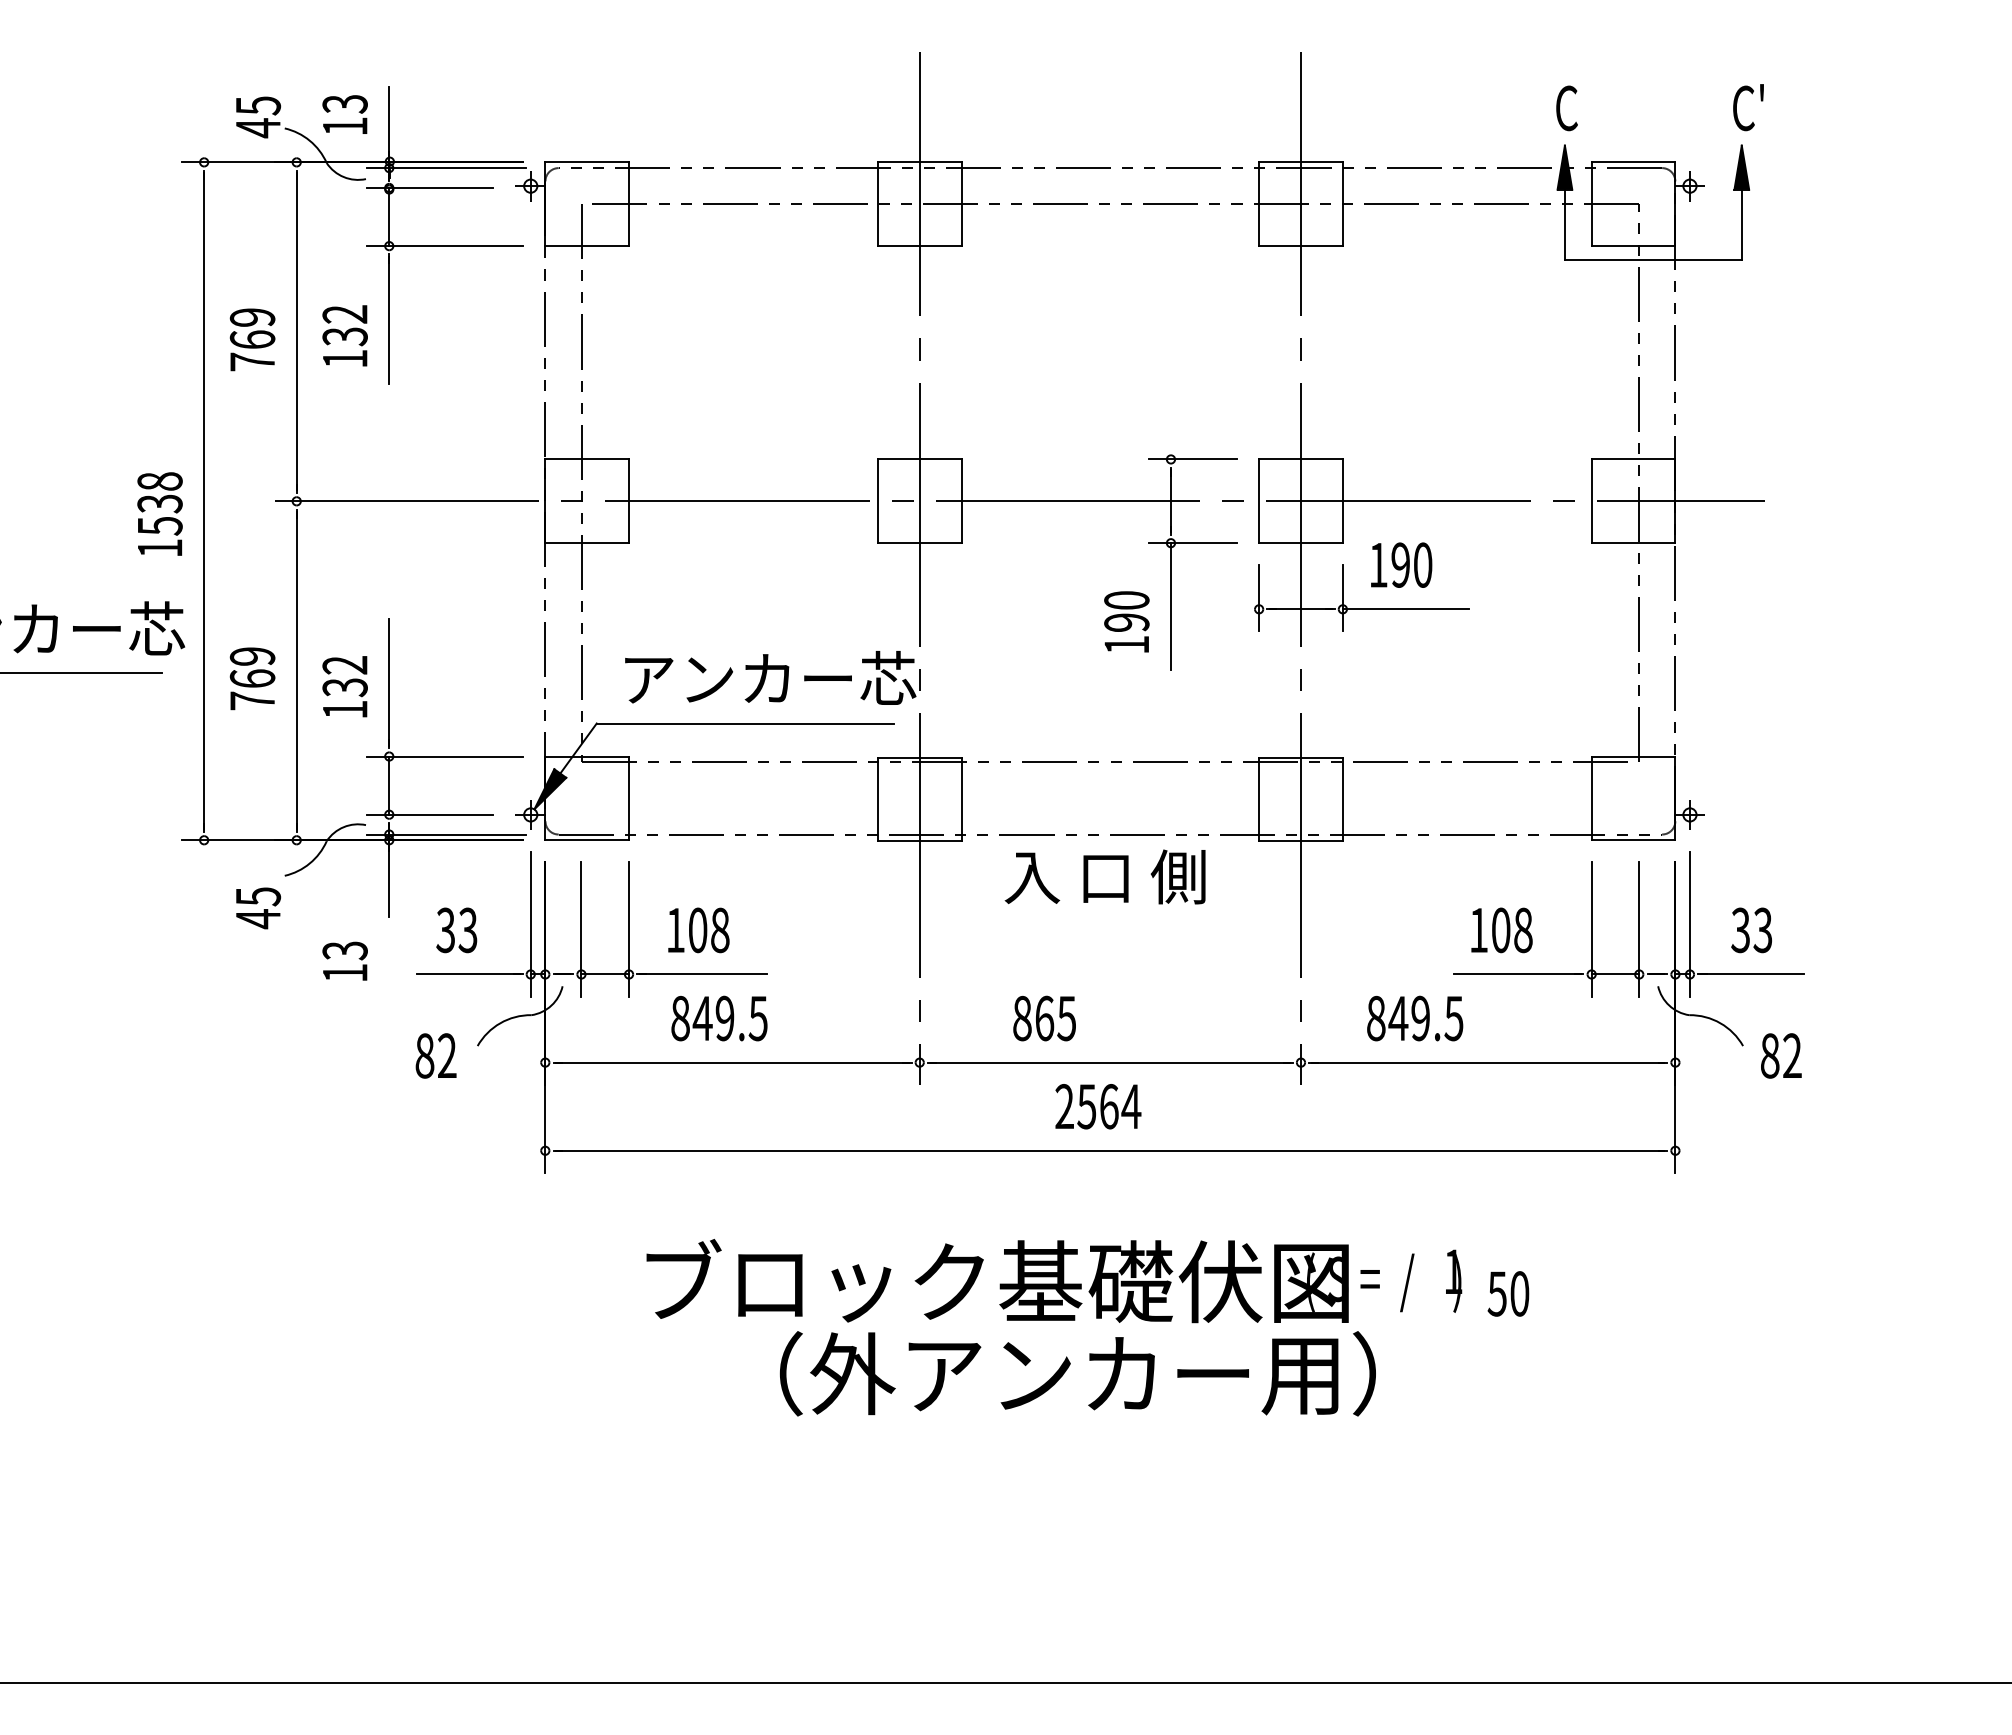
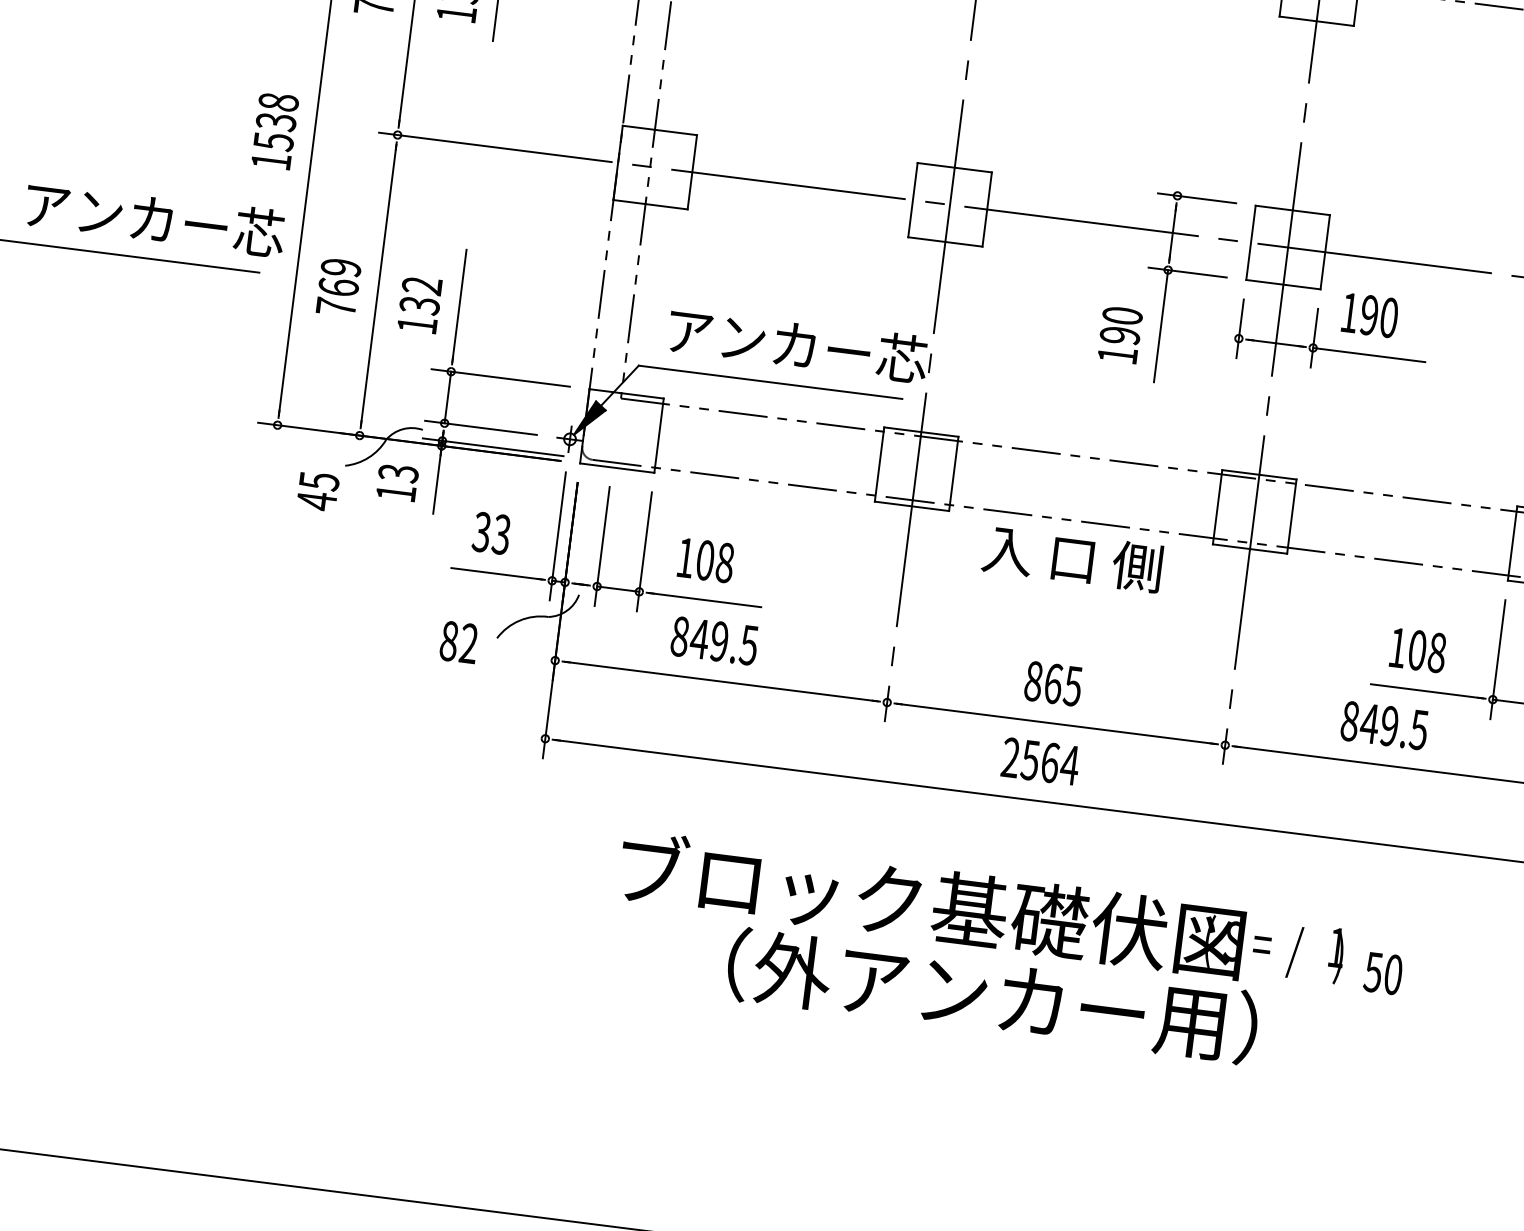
text: (344, 960) -> (396, 481), moved
text: (1044, 1018) -> (1053, 683), moved
text: (1415, 1018) -> (1384, 725), moved

